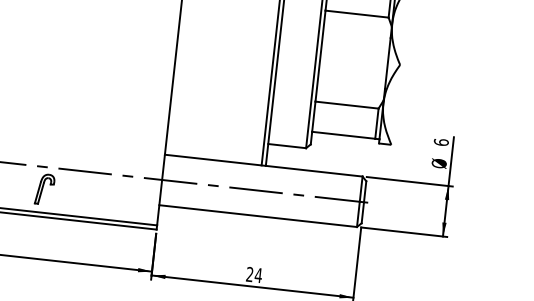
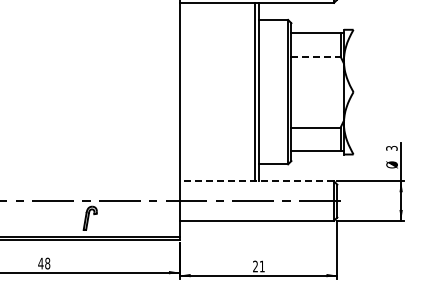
line: (357, 14) -> (316, 56), solid -> dashed
text: (440, 141) -> (391, 147), 6 -> 3
line: (263, 165) -> (256, 181), solid -> dashed
text: (257, 275) -> (261, 266), 24 -> 21

